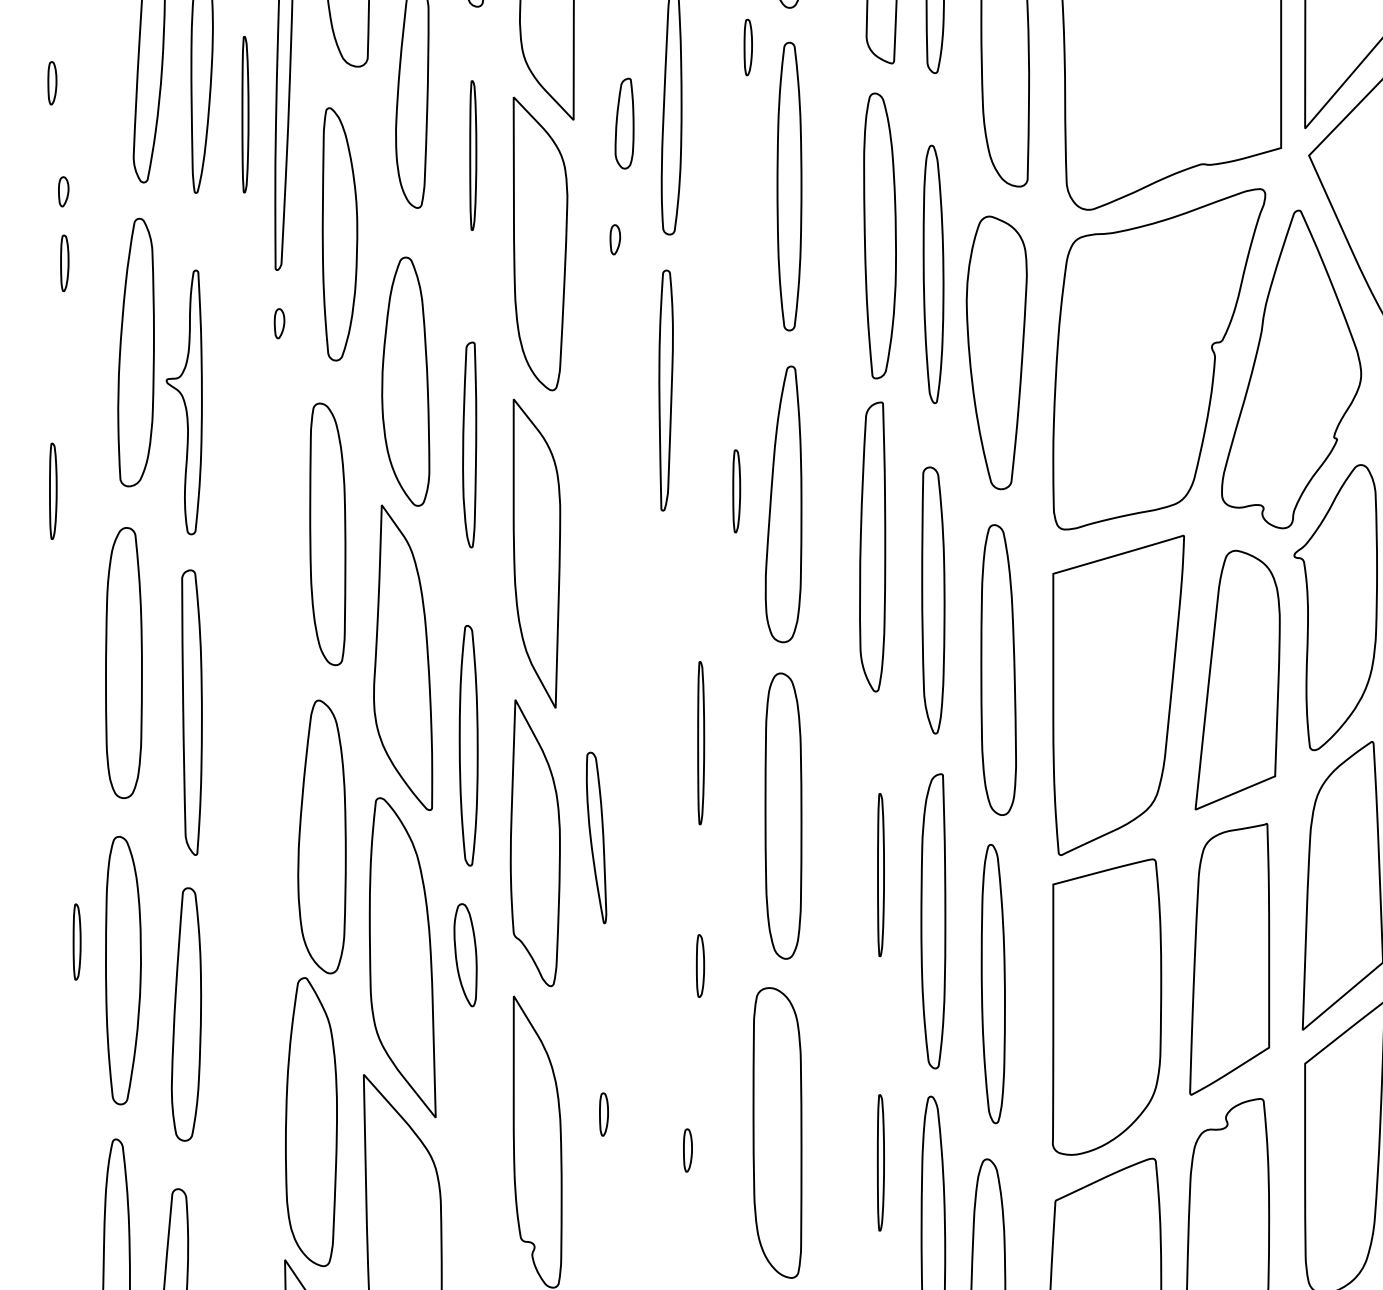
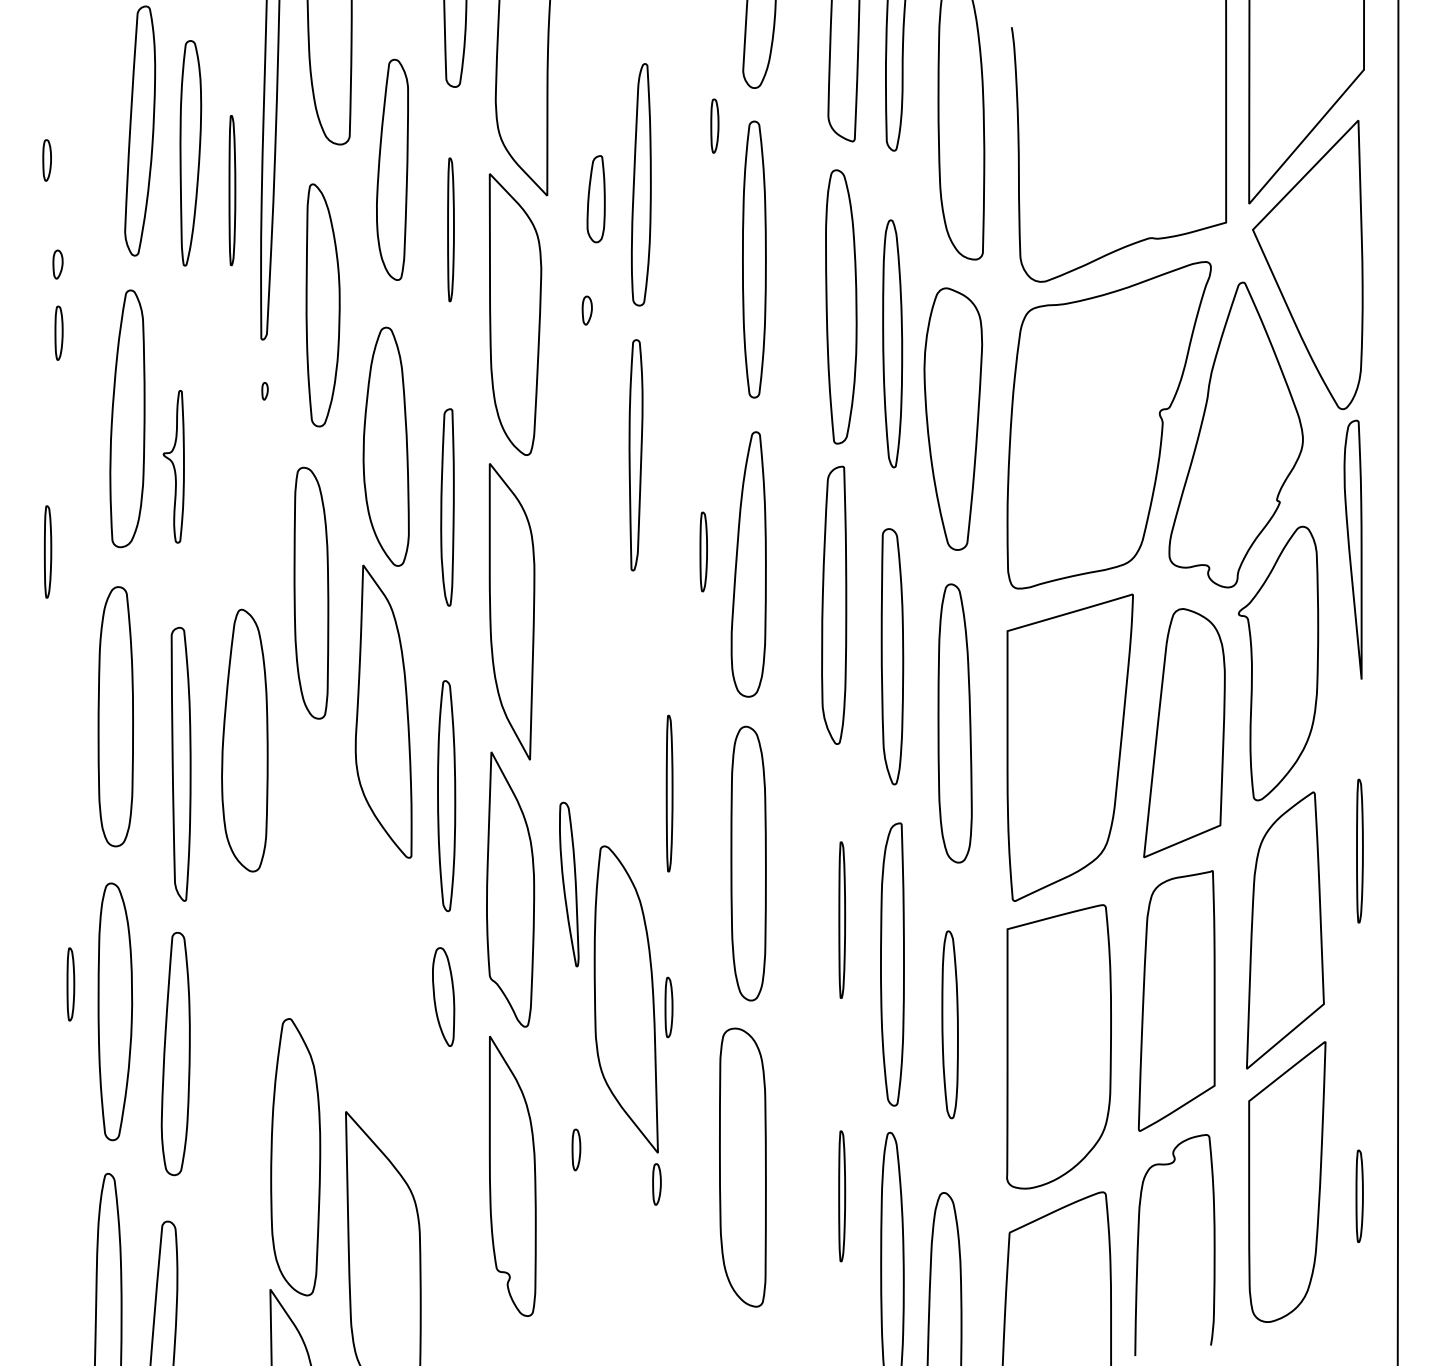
part: (278, 324) -> (264, 391), size x0.6
part: (184, 402) -> (173, 466), size x0.6
part: (321, 836) -> (244, 740), moved
part: (401, 957) -> (625, 999), moved
part: (993, 983) -> (950, 1024), size x0.7

